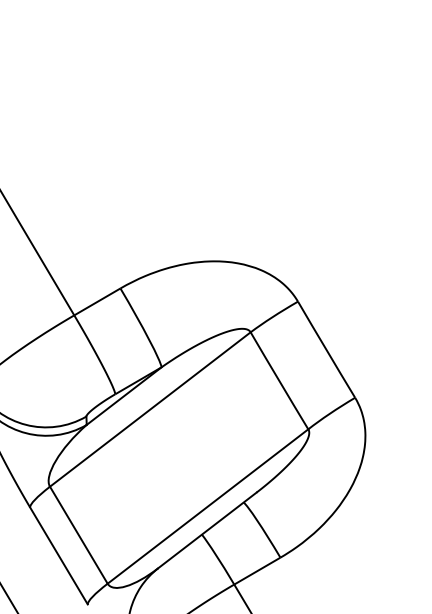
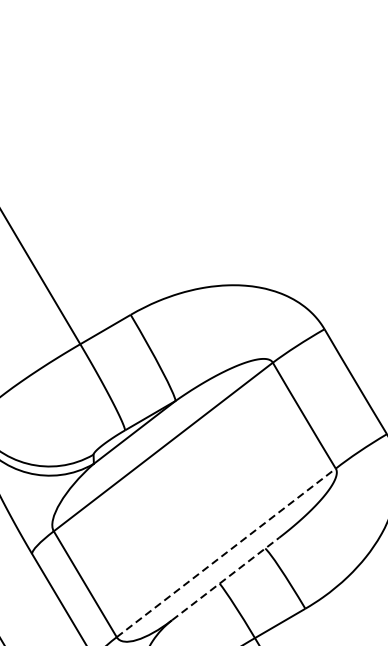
line: (208, 506) -> (226, 552), solid -> dashed
line: (207, 530) -> (225, 579), solid -> dashed

